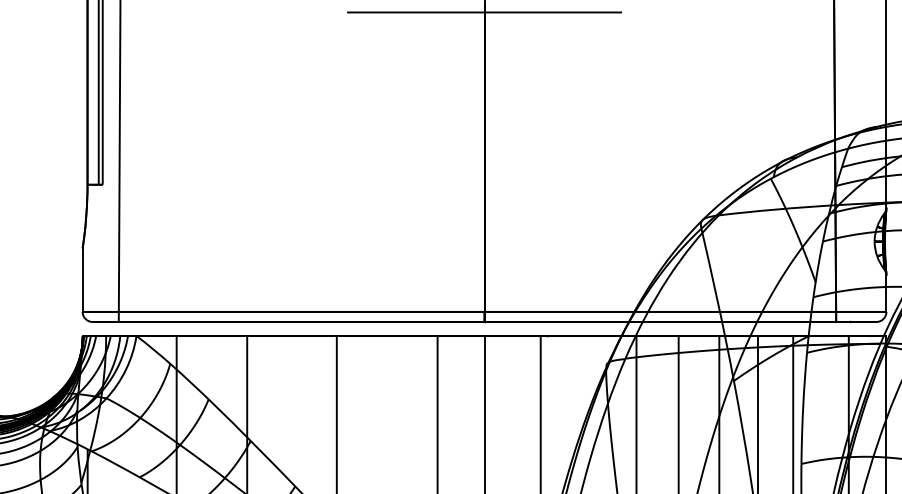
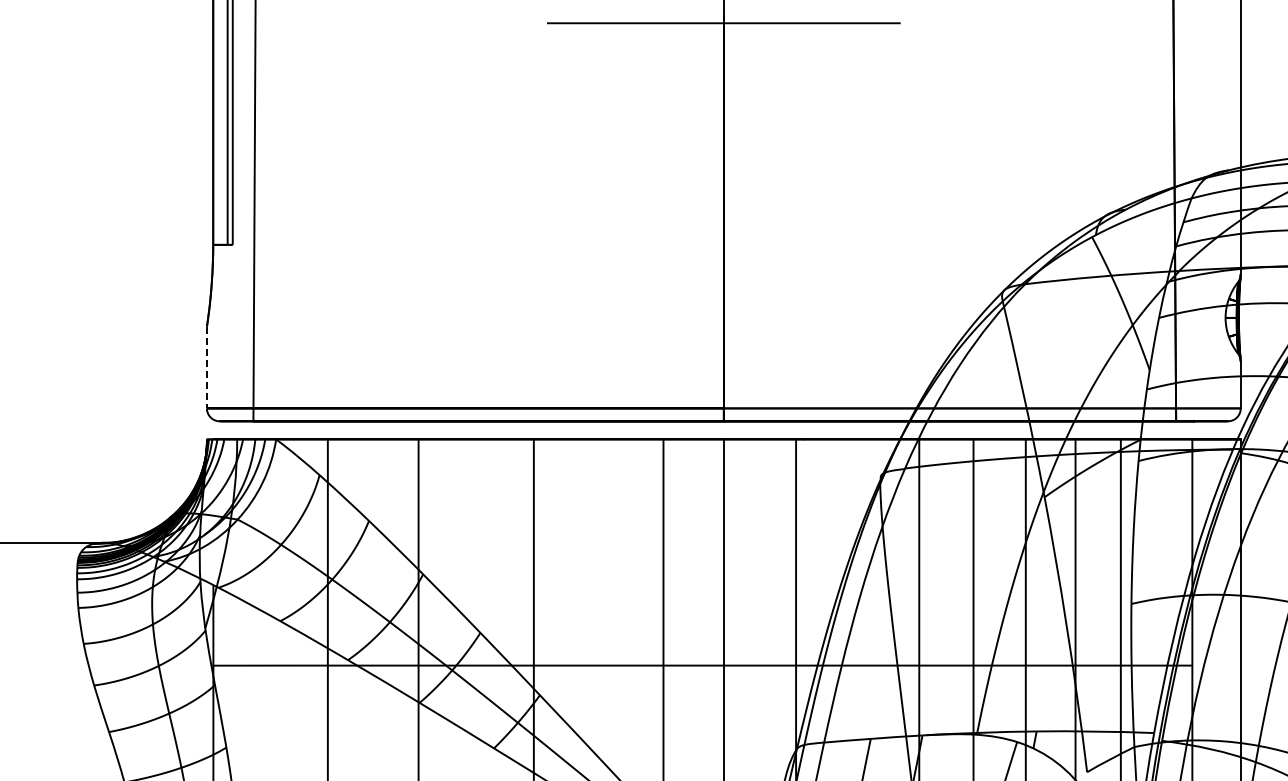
line: (82, 280) -> (206, 367), solid -> dashed

